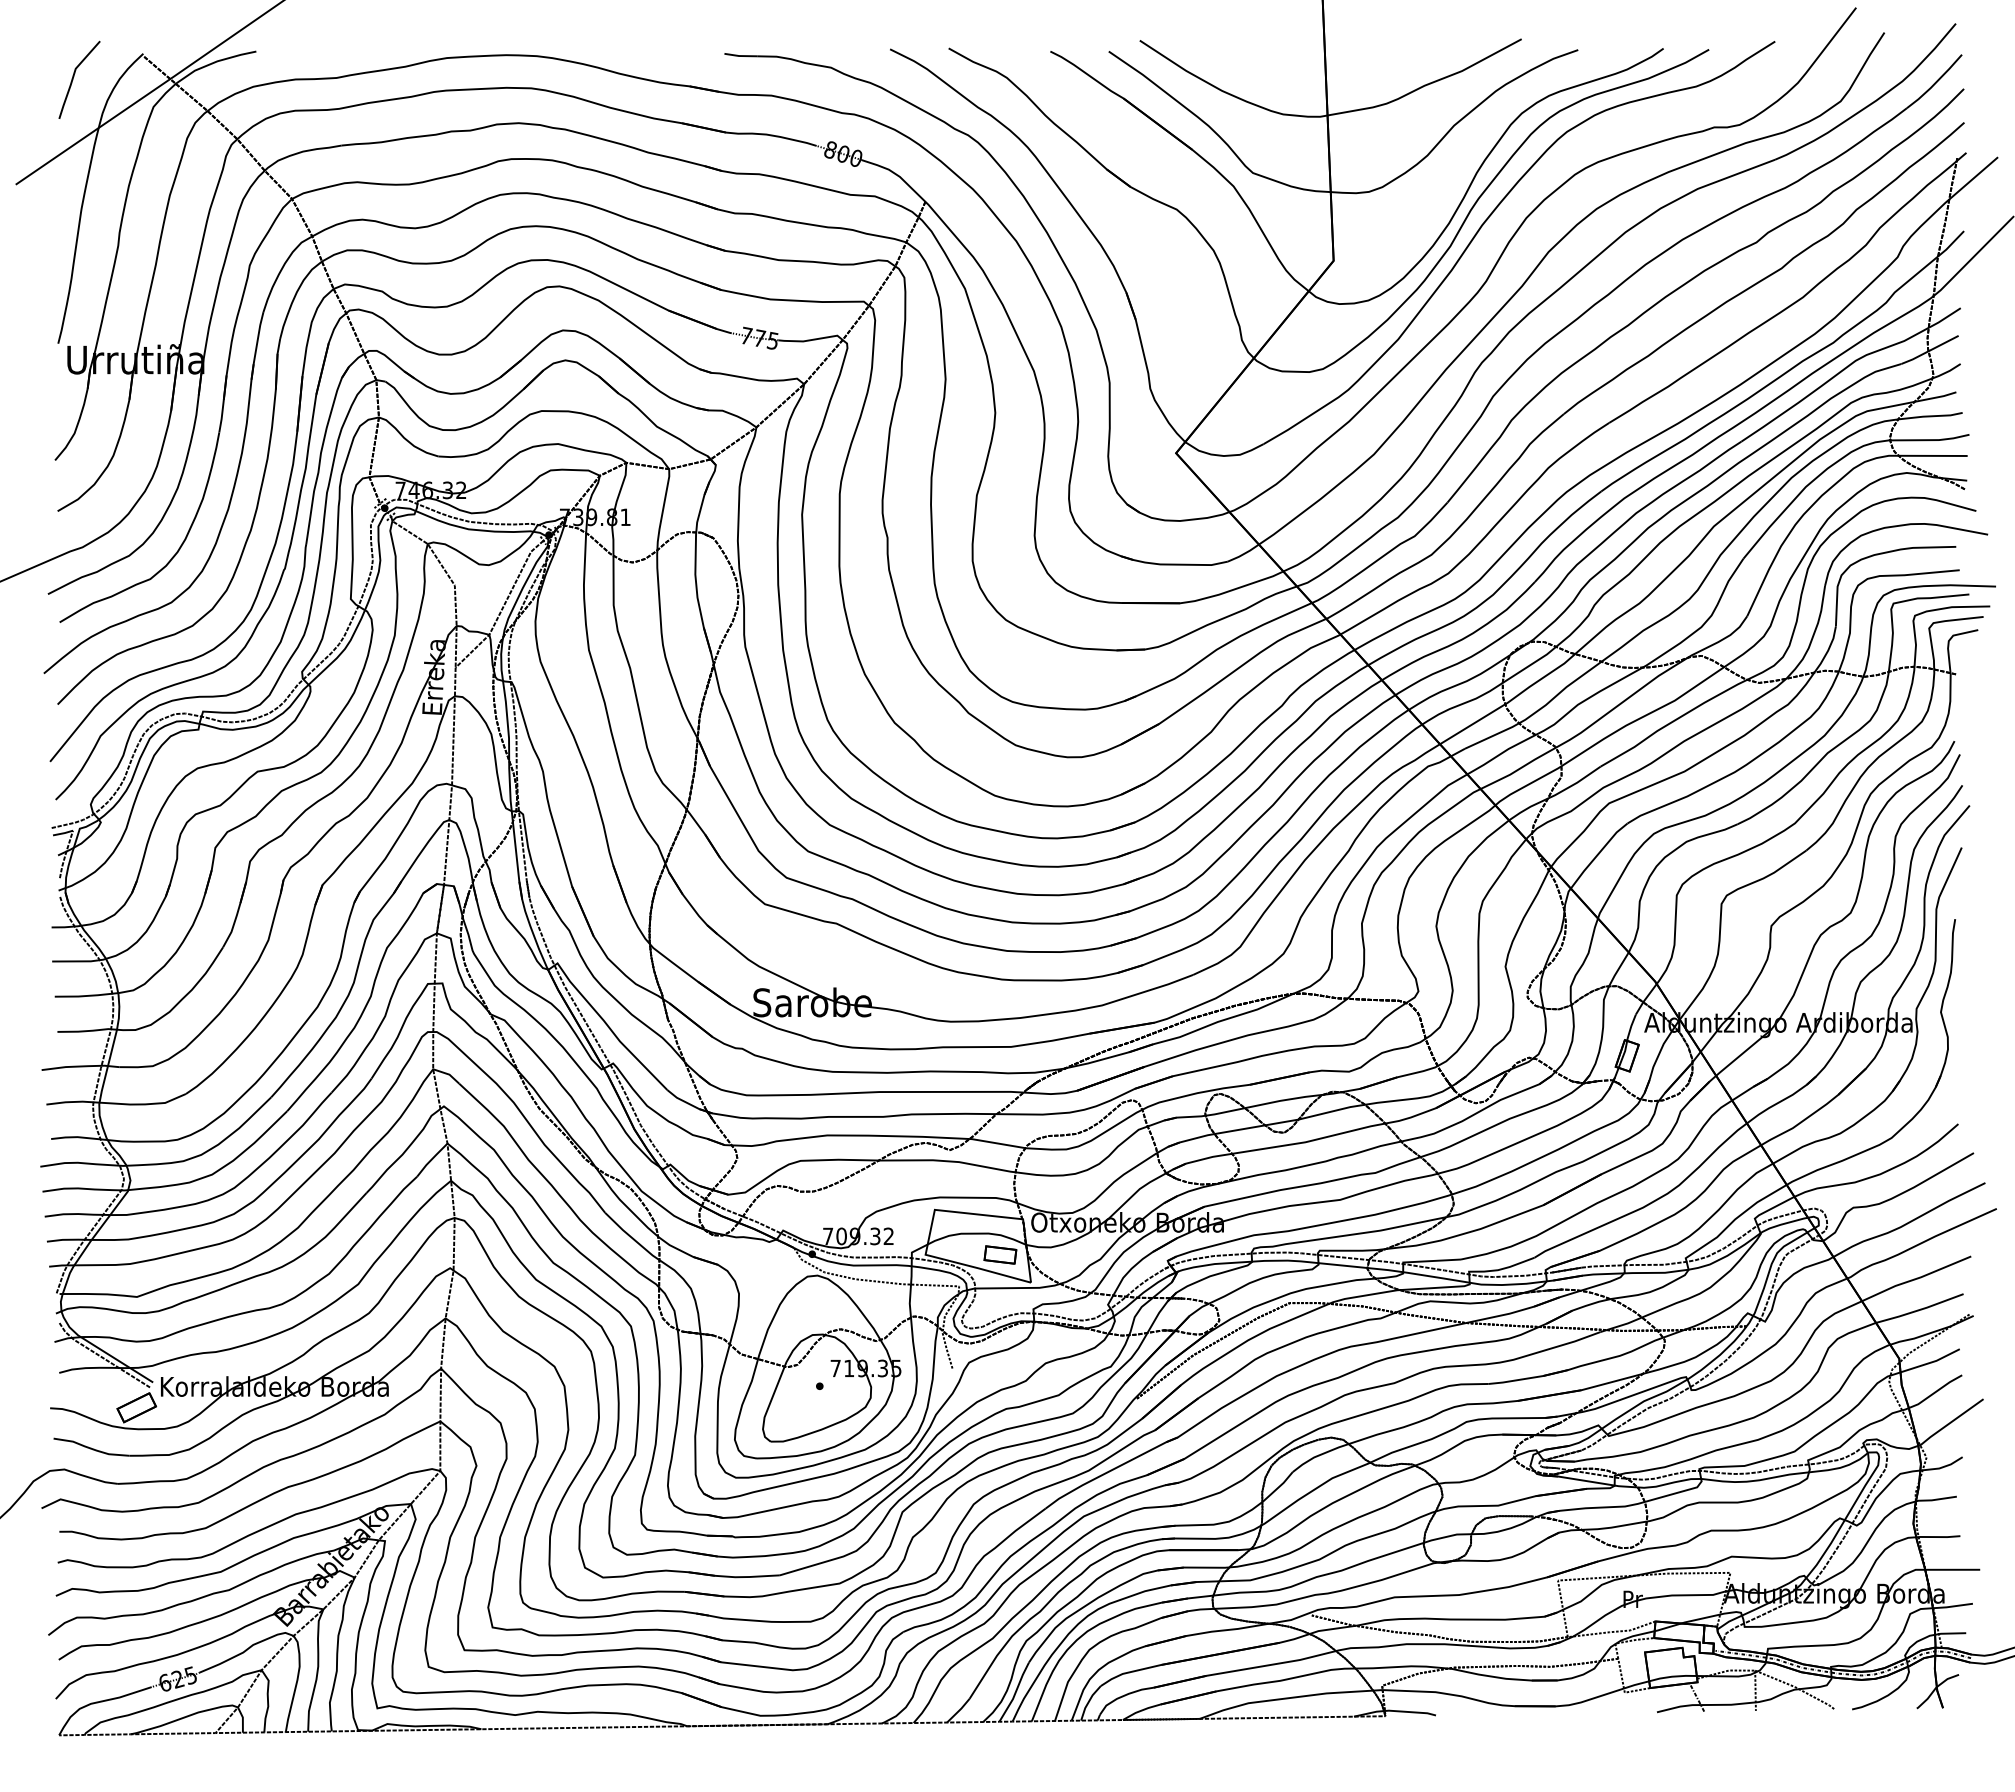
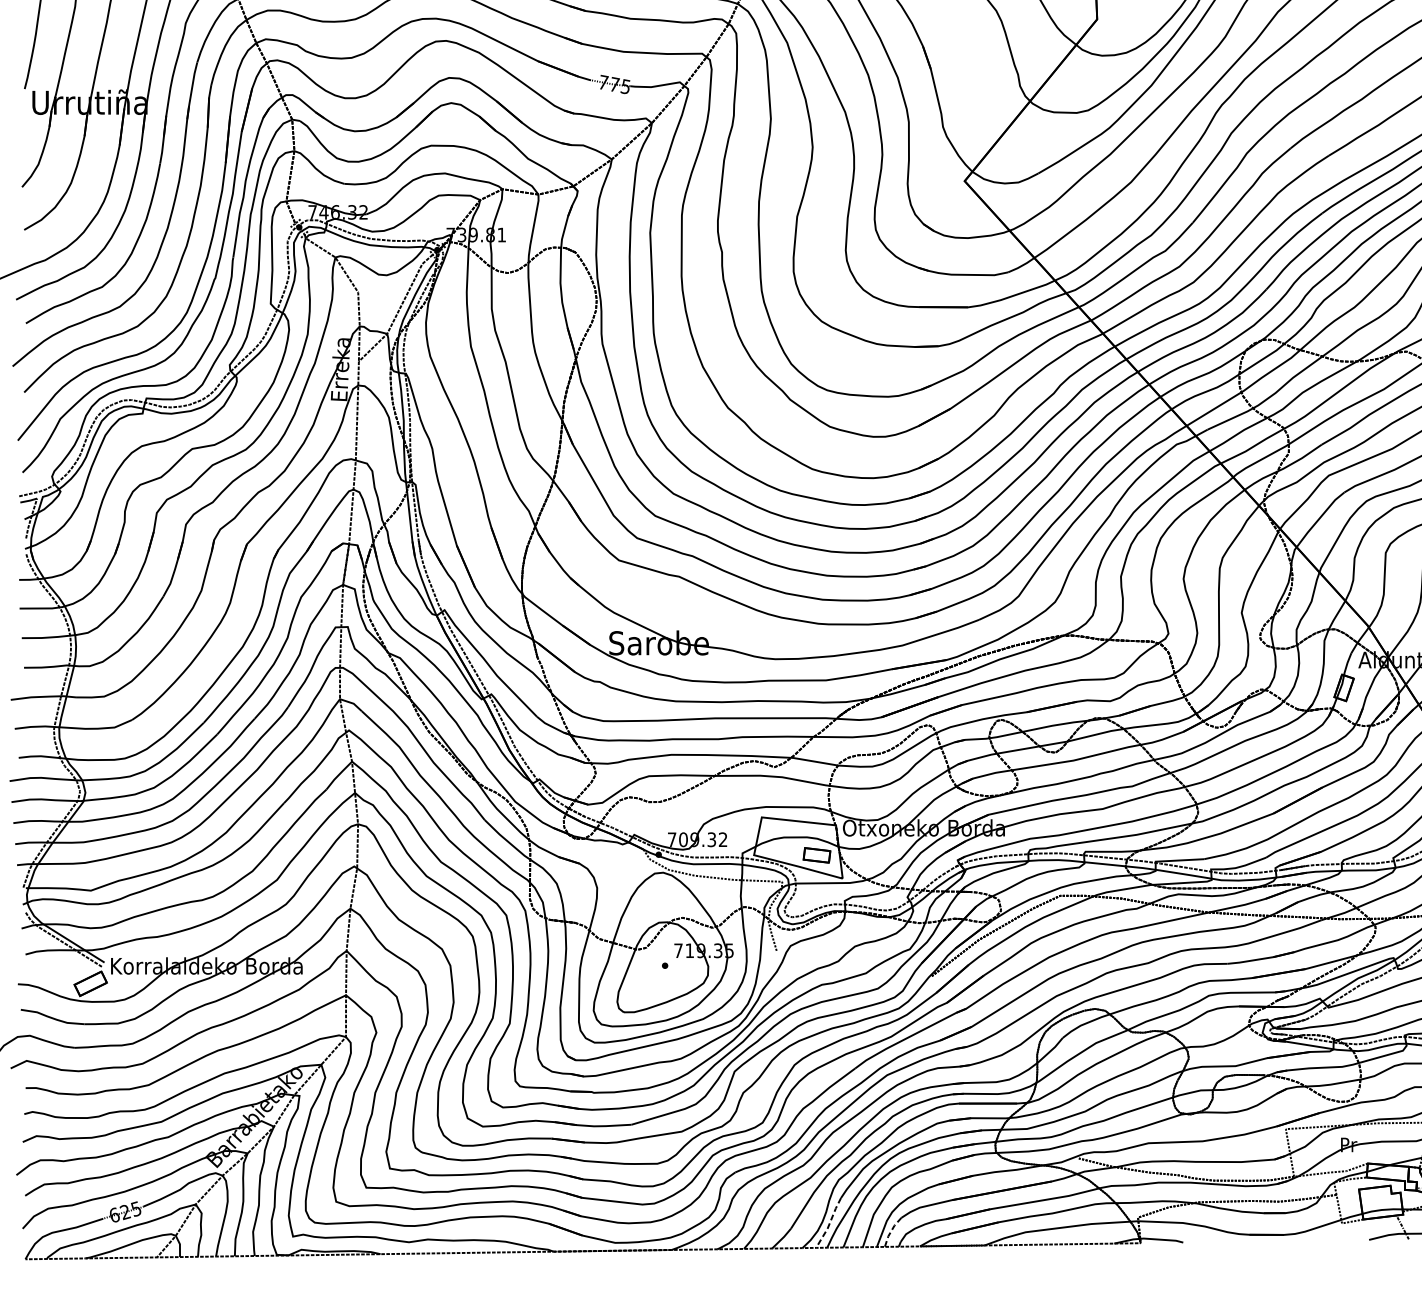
line: (1015, 1692) -> (829, 1223), solid -> dashed
line: (1088, 1702) -> (891, 1231), solid -> dashed

